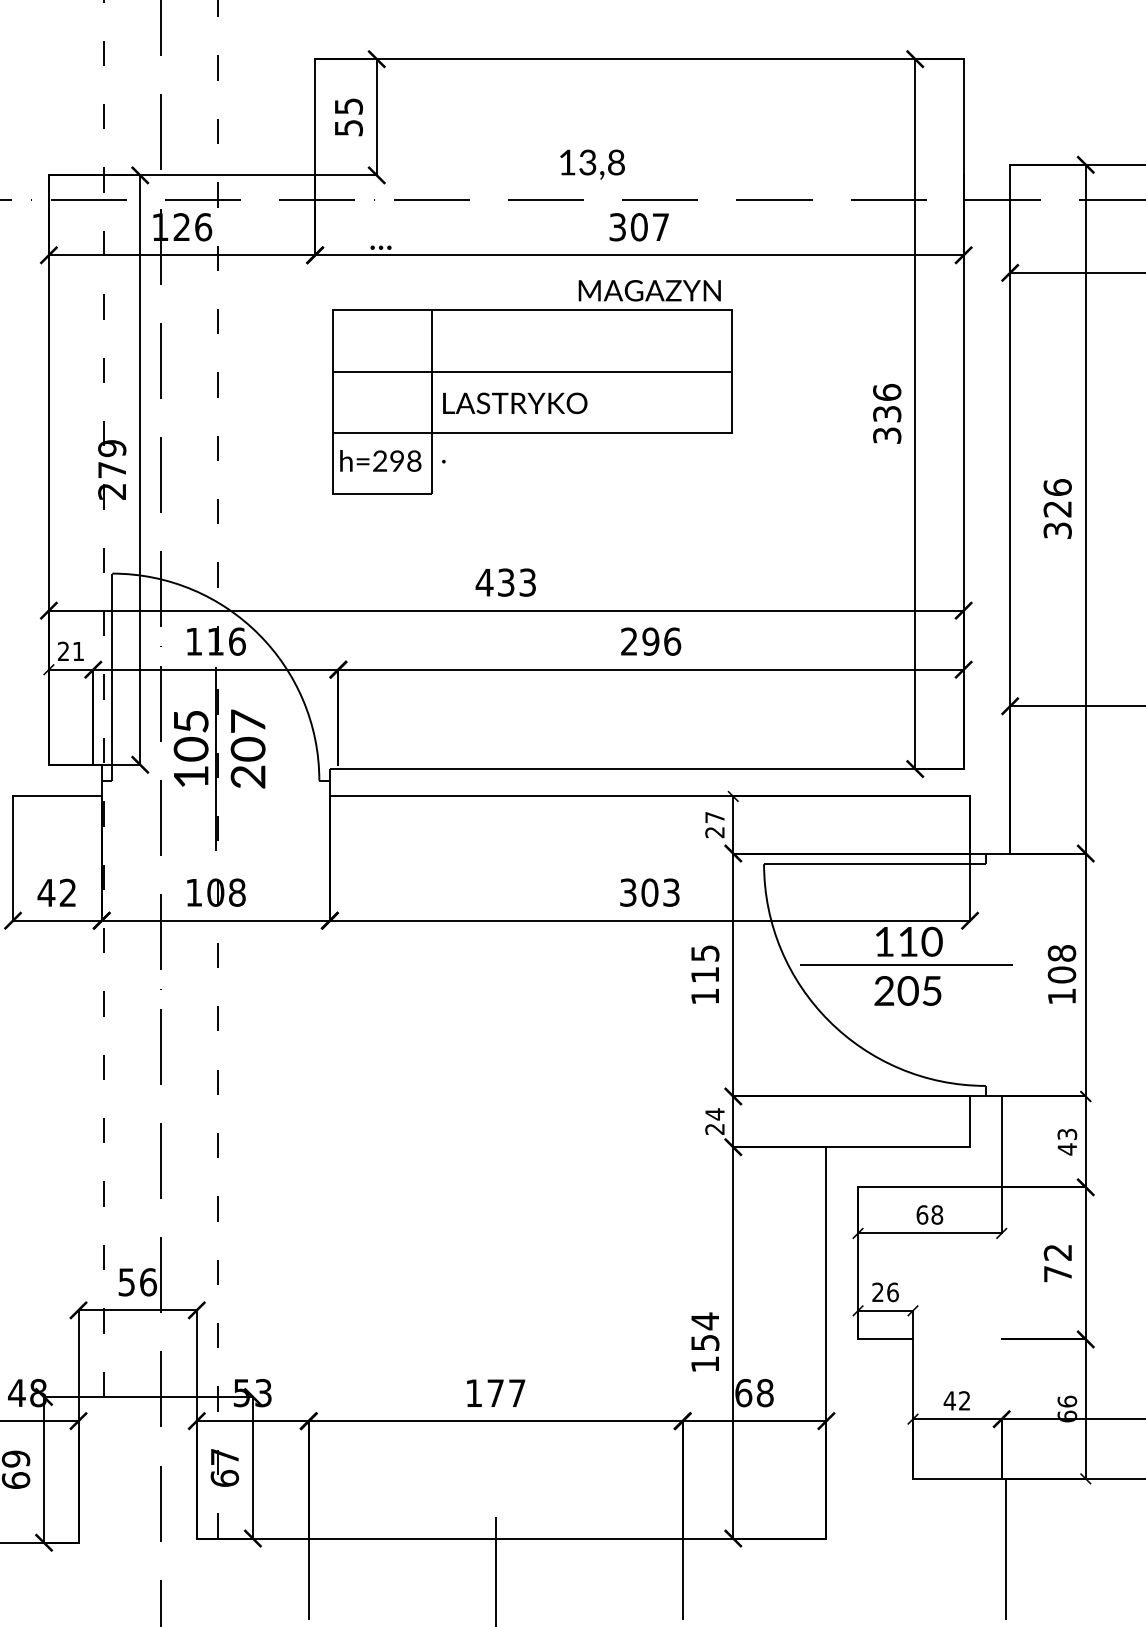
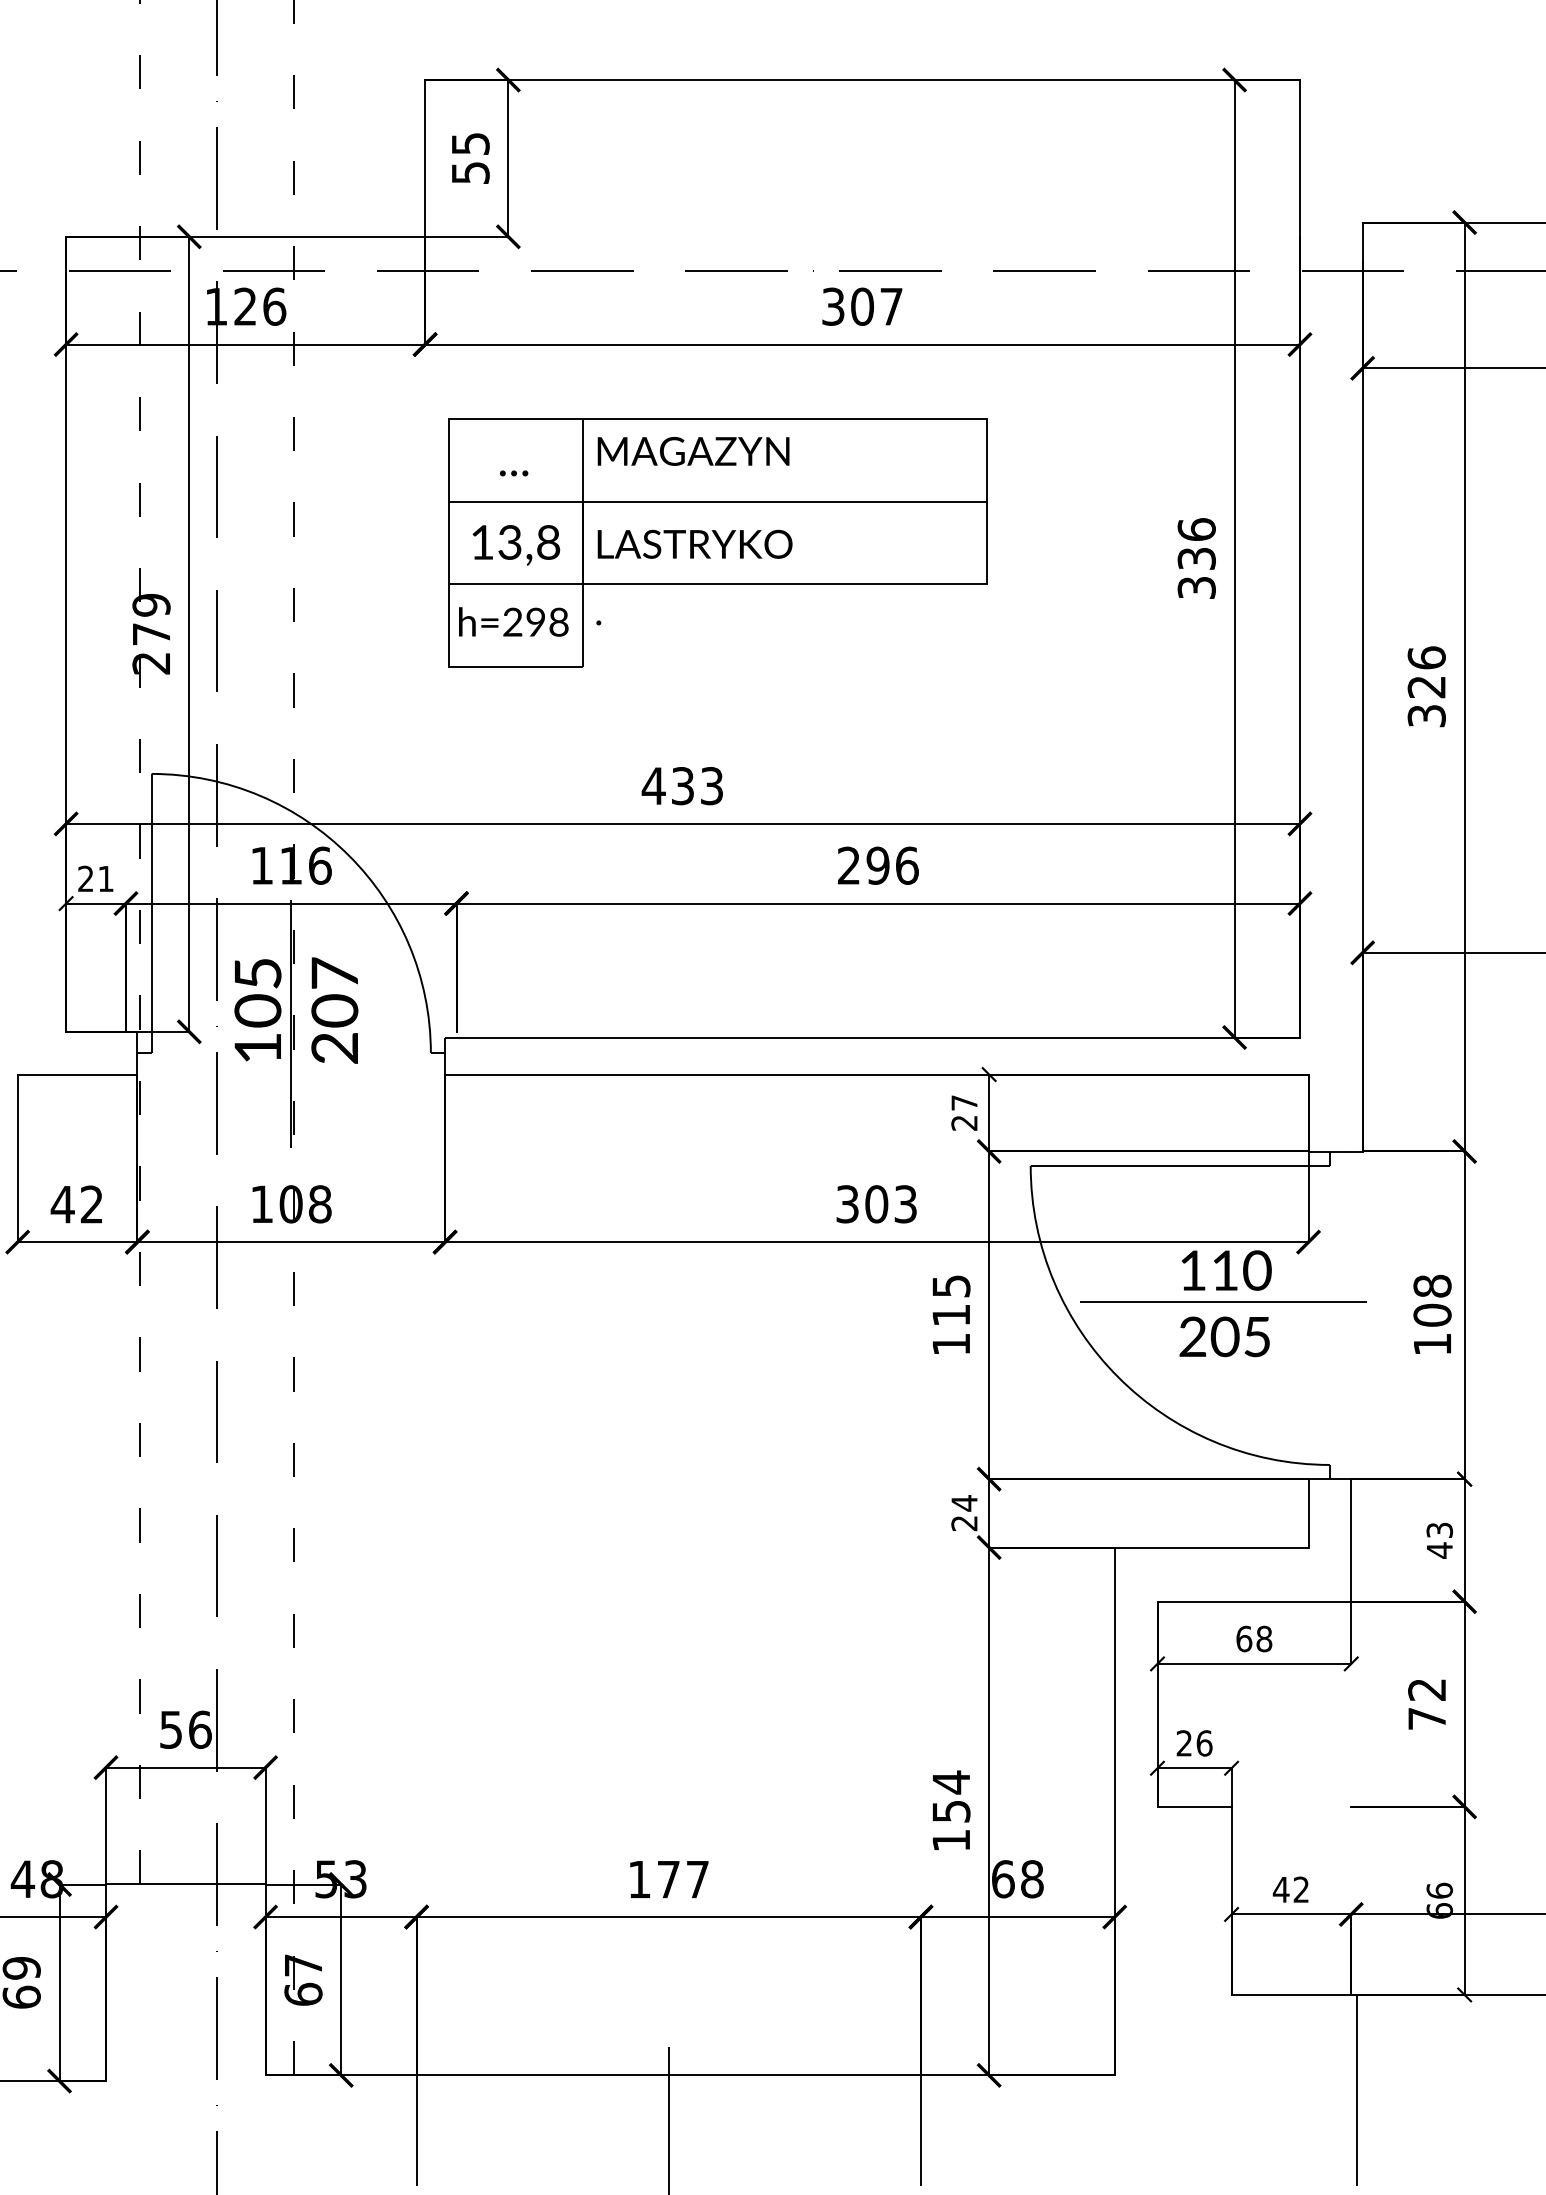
text: (592, 164) -> (516, 545), moved
text: (381, 247) -> (514, 473), moved
text: (649, 290) -> (693, 451), moved

